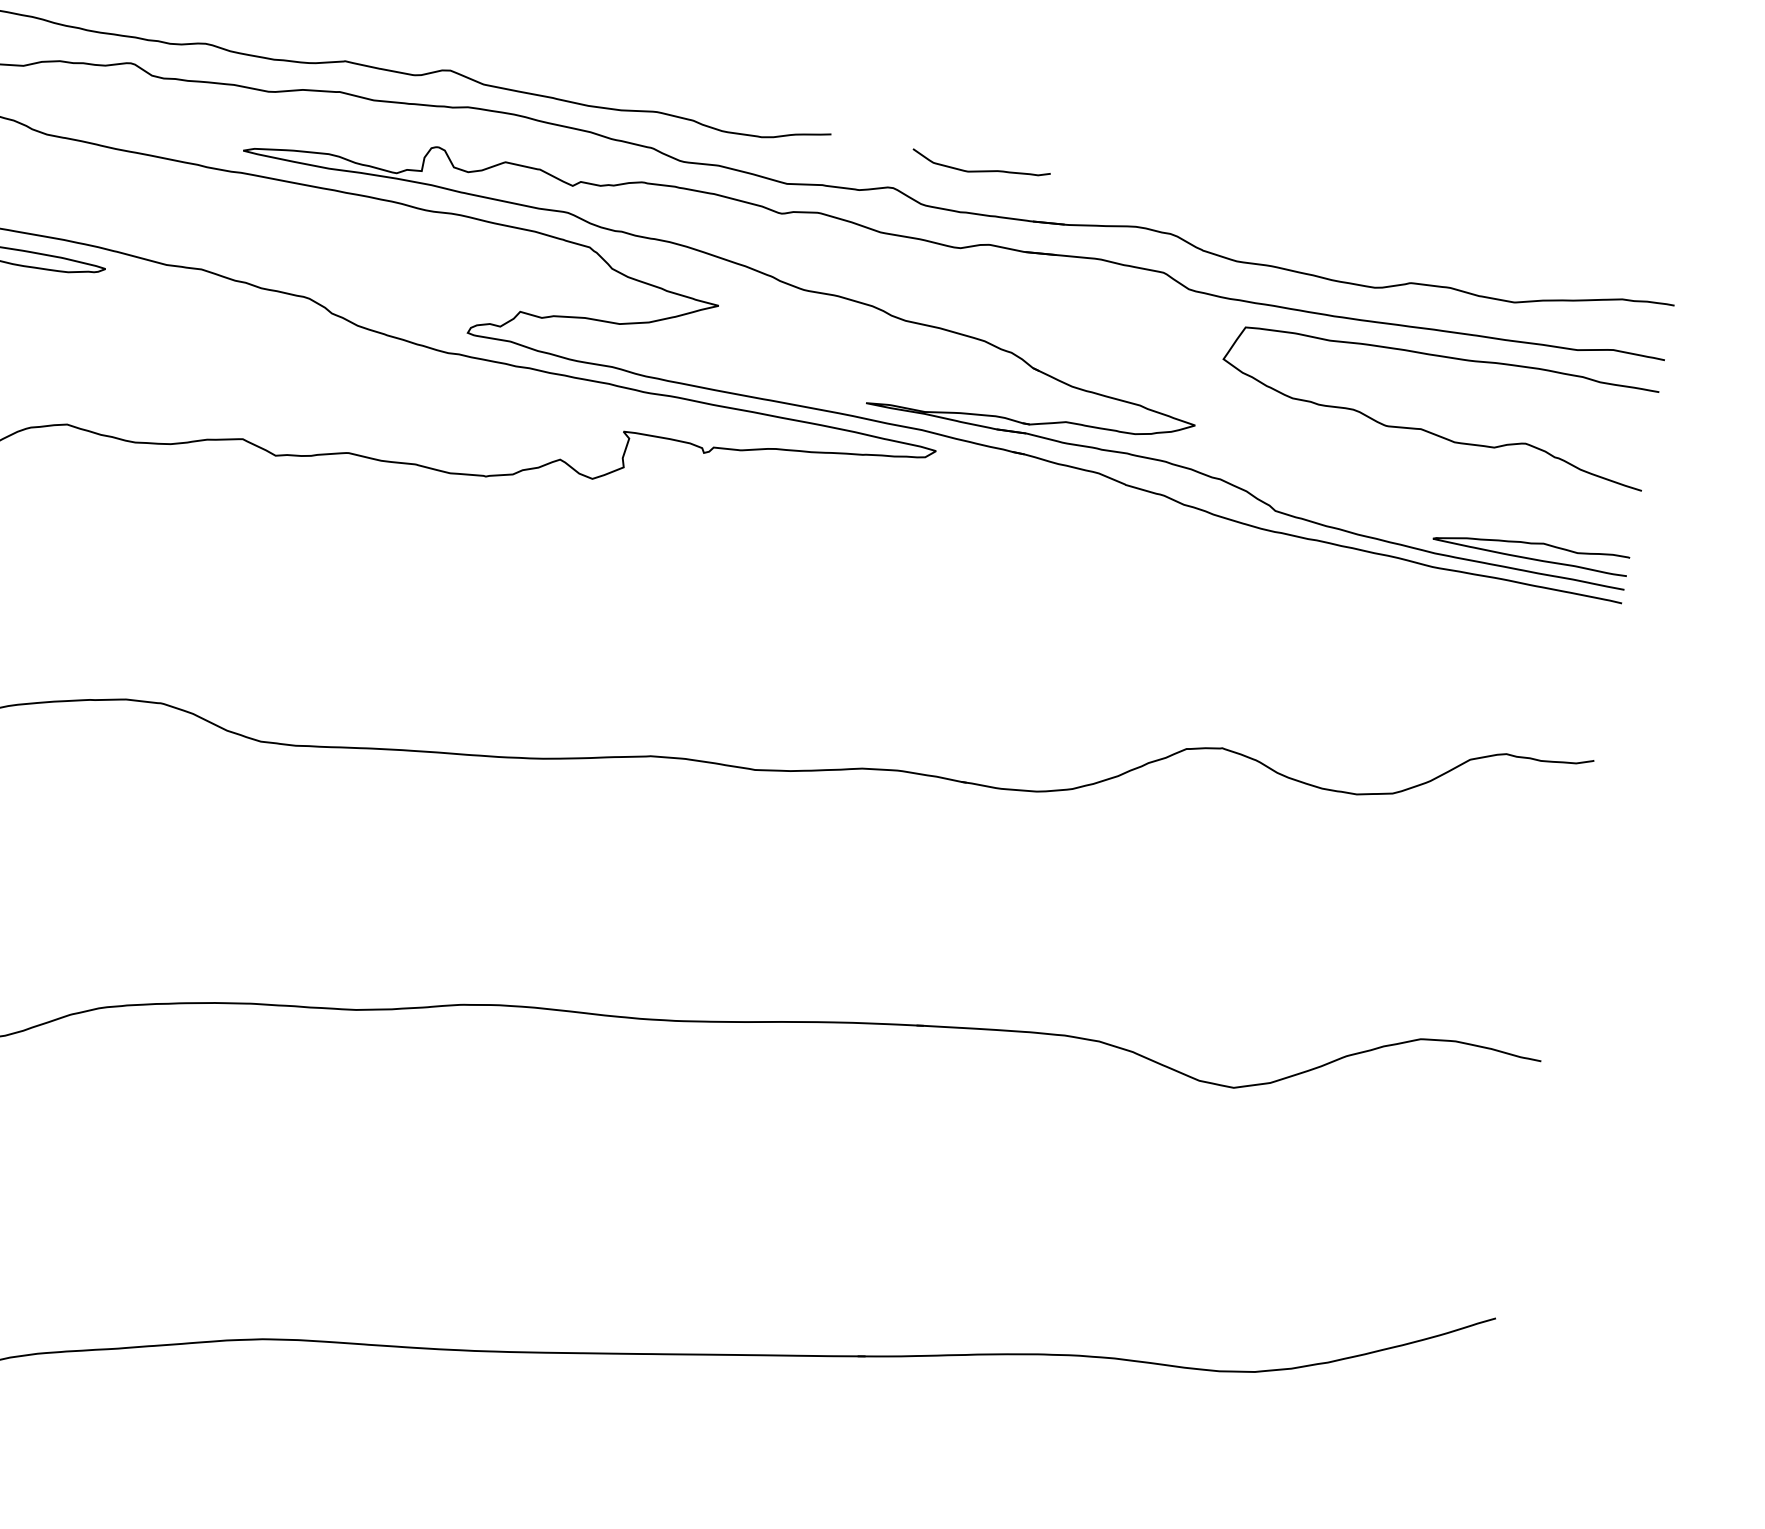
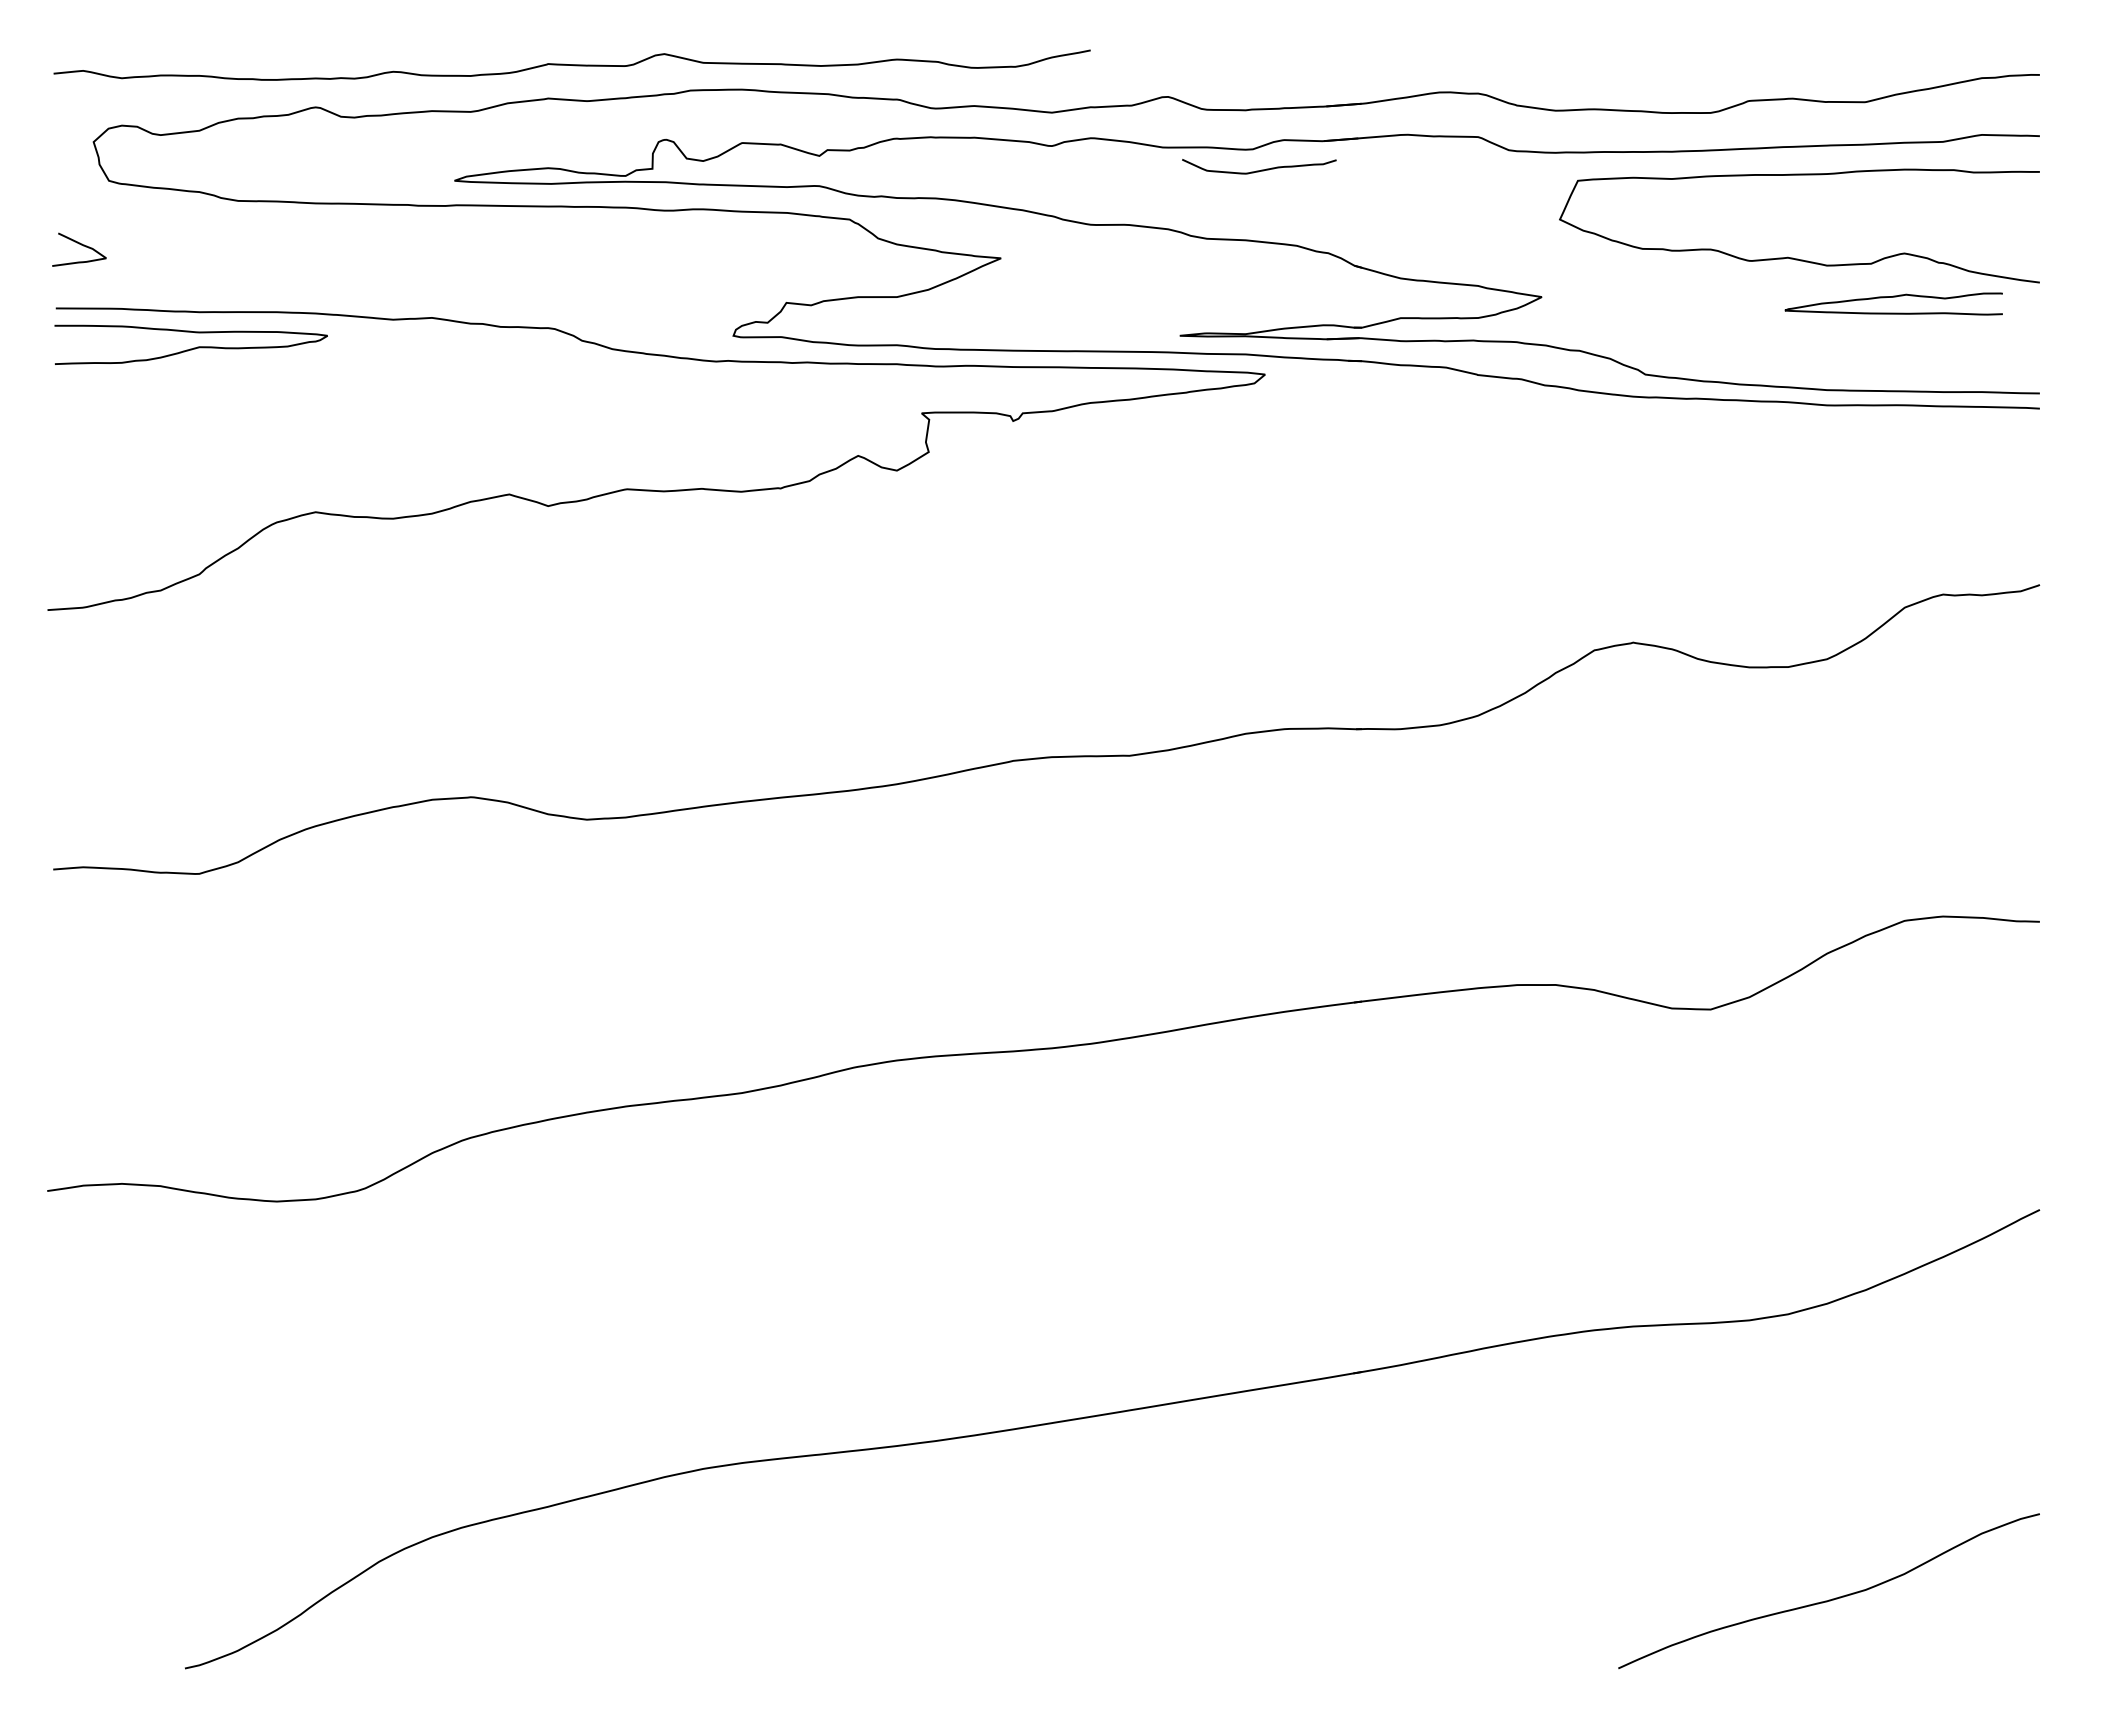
curve: (982, 170) -> (1261, 169), moved
curve: (1531, 544) -> (1893, 297), moved

